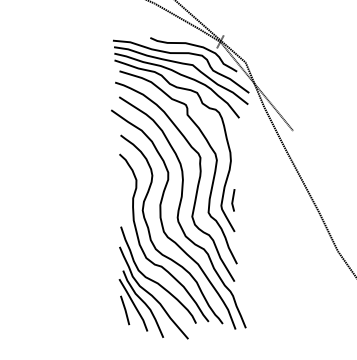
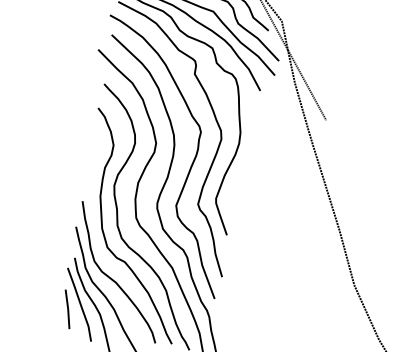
line: (233, 200) -> (232, 194), removed

